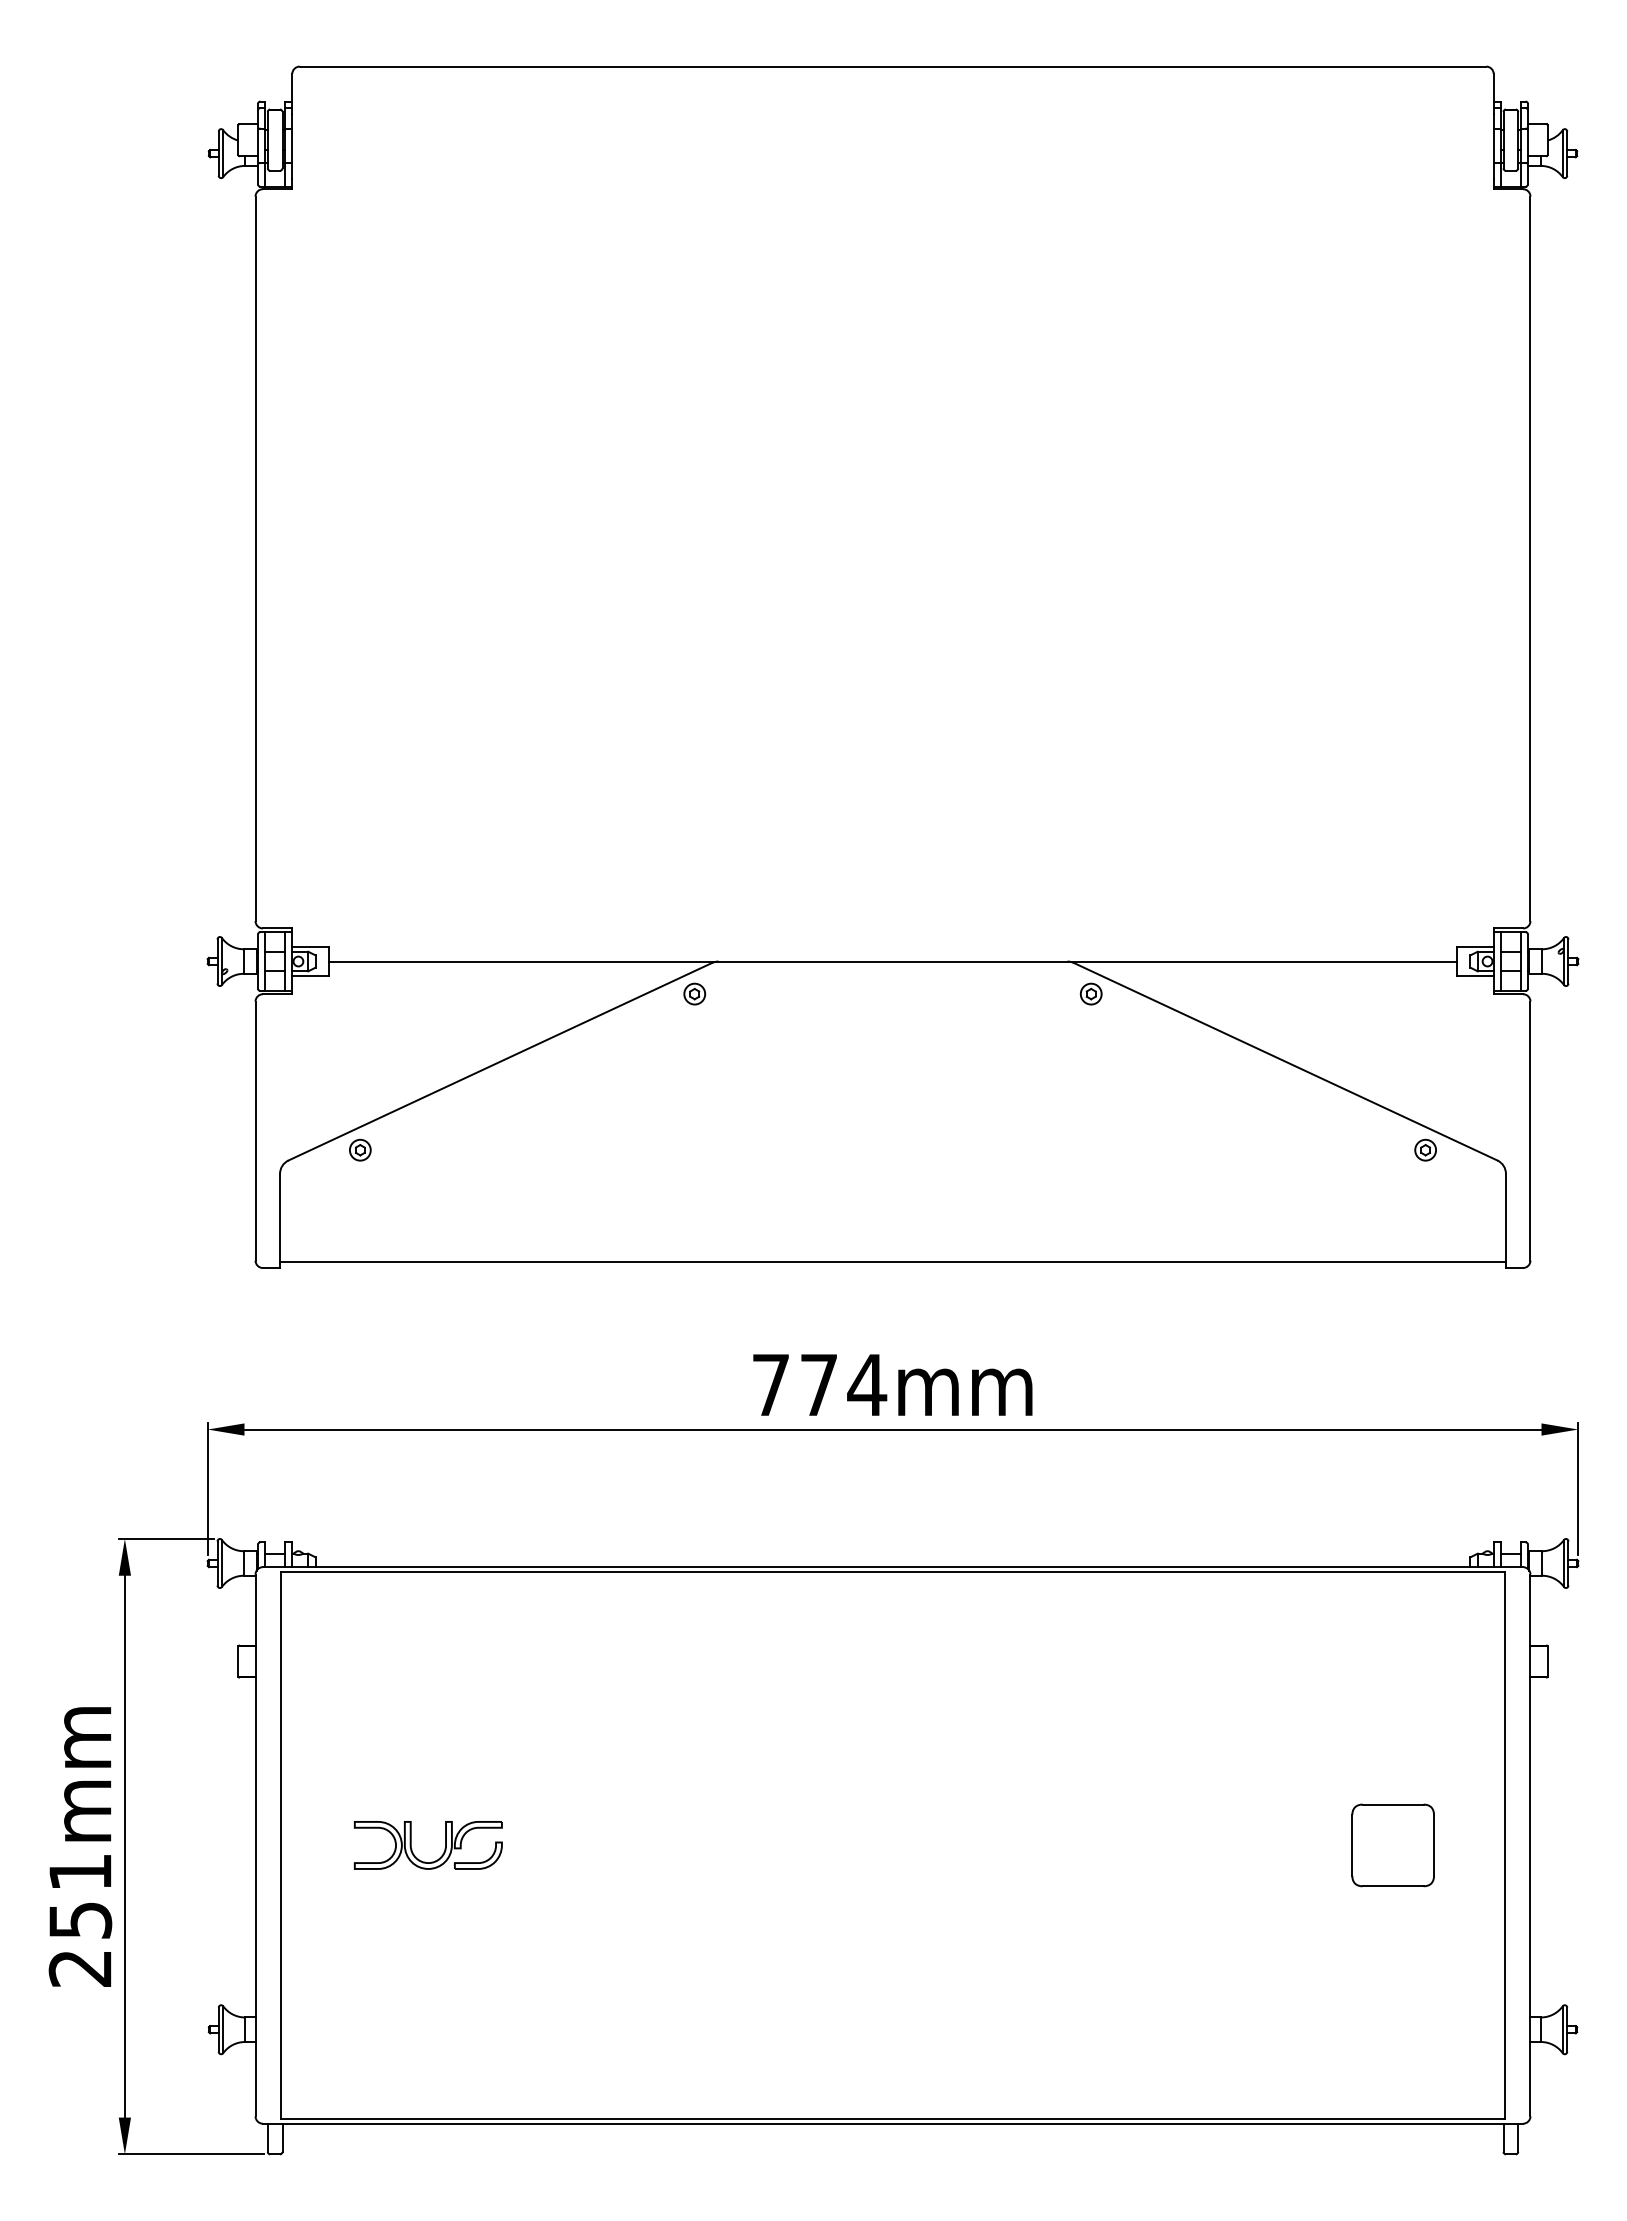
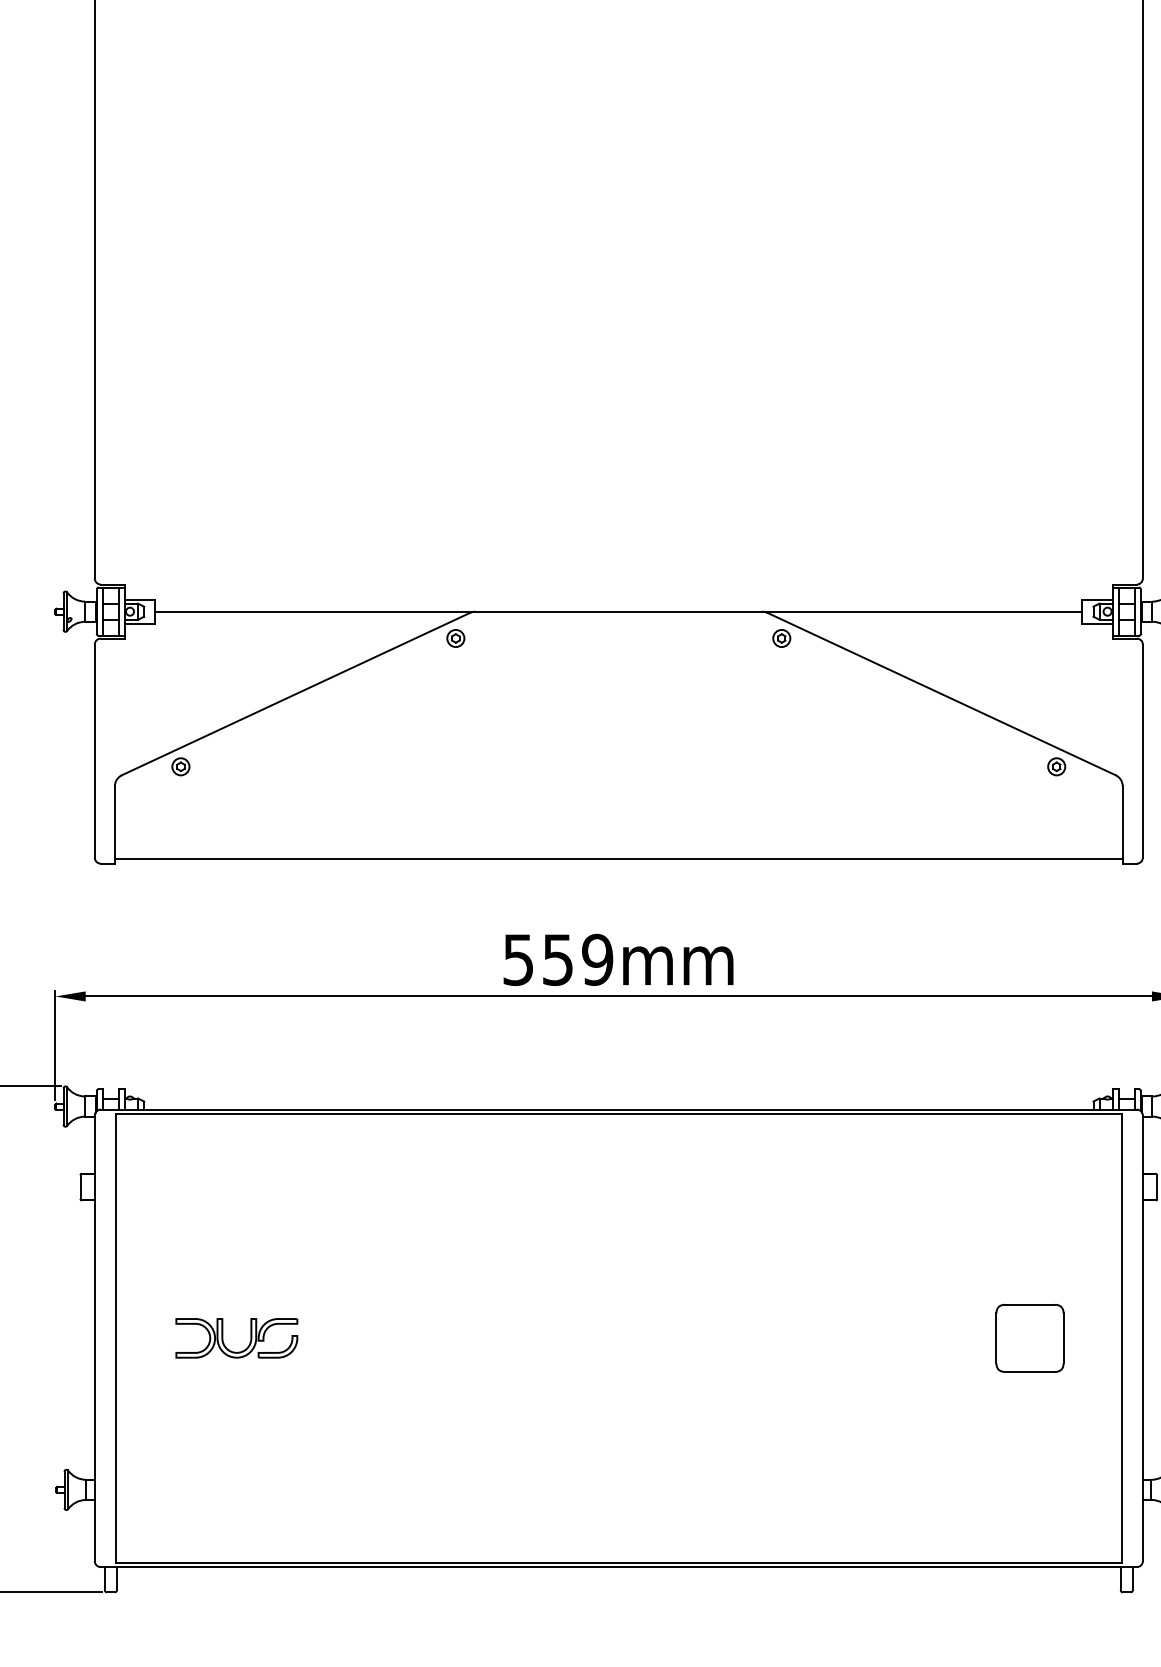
text: (820, 1384) -> (559, 959), 774mm -> 559mm

